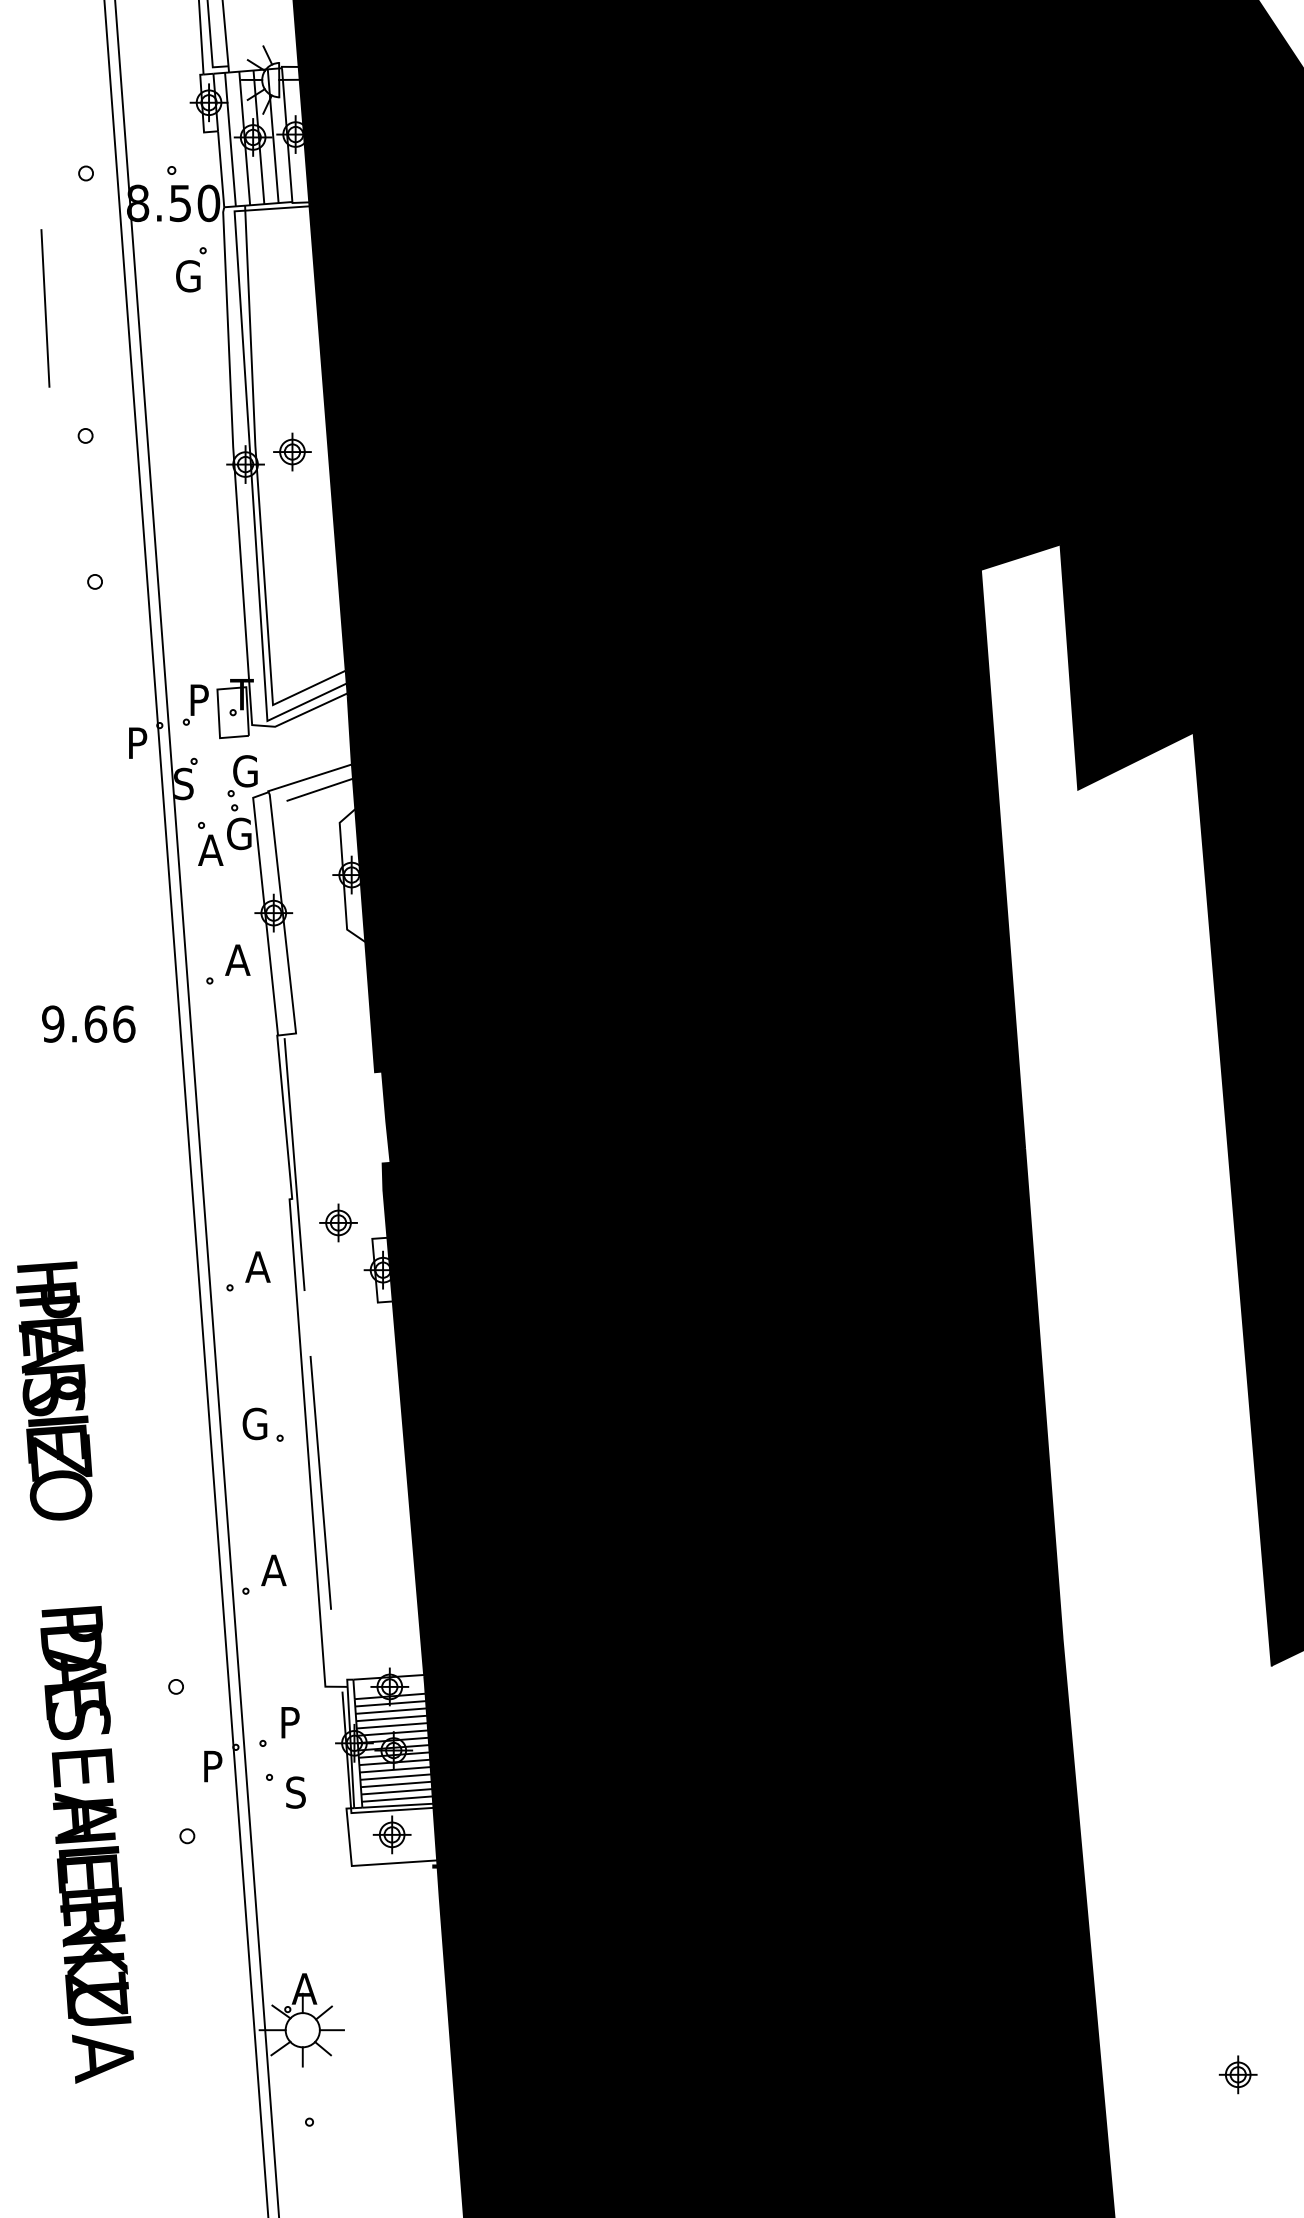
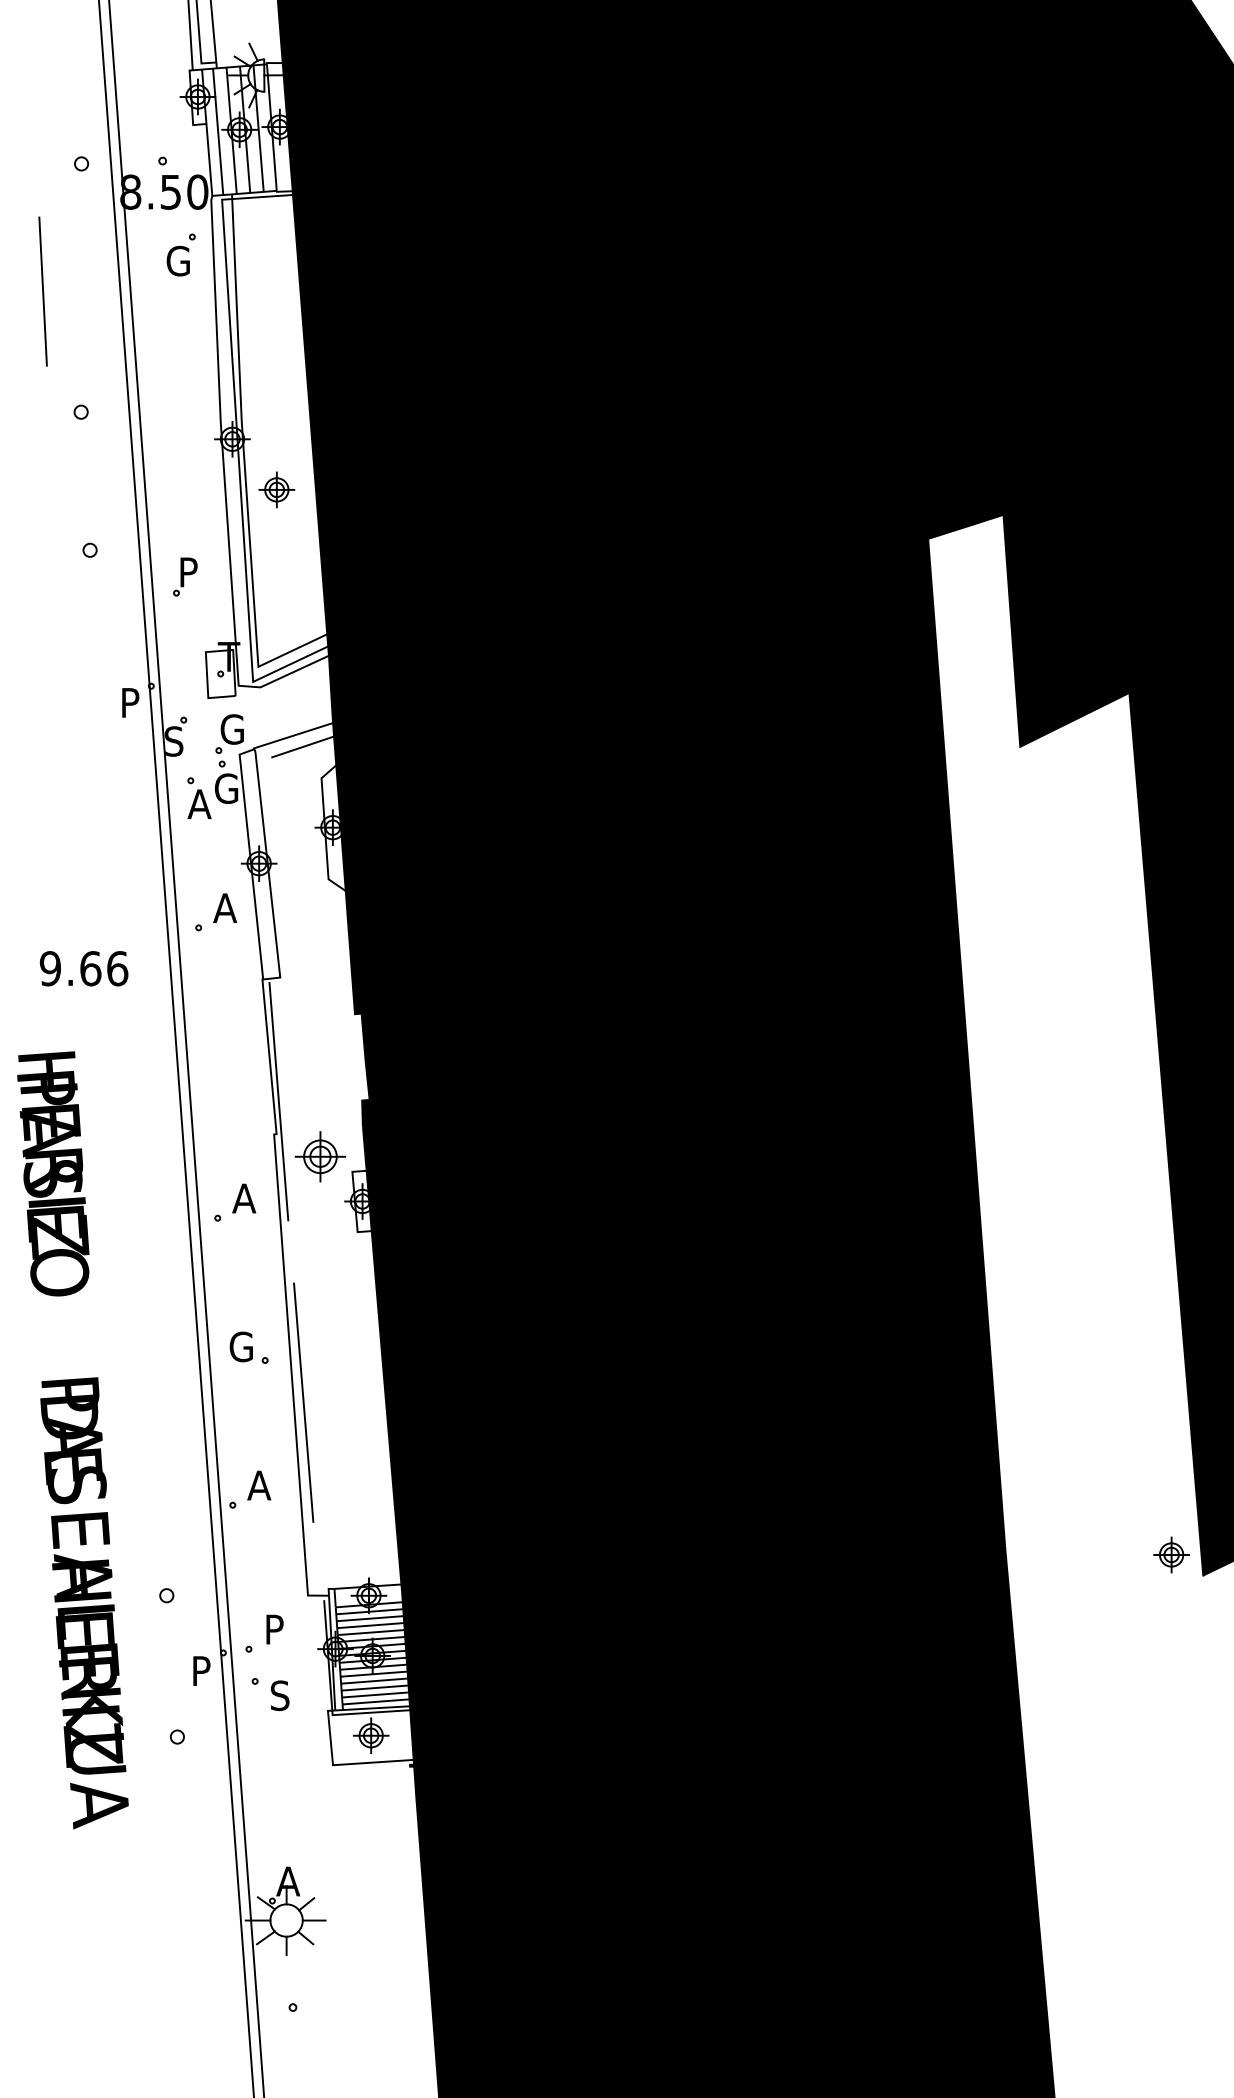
part: (292, 451) -> (276, 489), moved
part: (195, 704) -> (185, 576), moved
part: (338, 1222) -> (320, 1156), size x1.4
text: (74, 1672) -> (72, 1440), moved
part: (1237, 2074) -> (1170, 1554), moved

